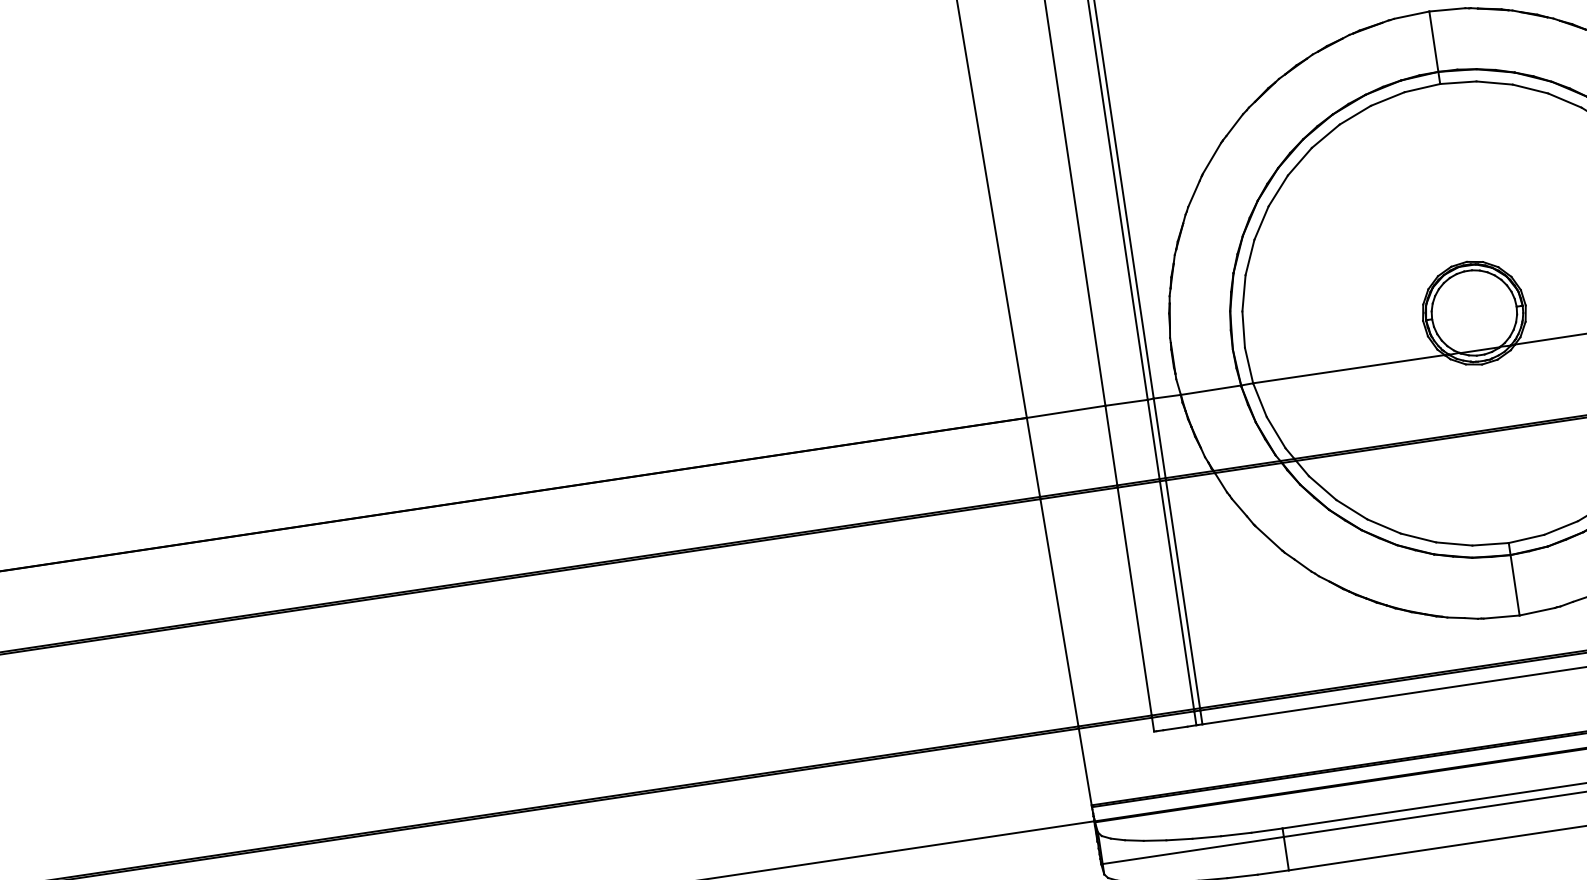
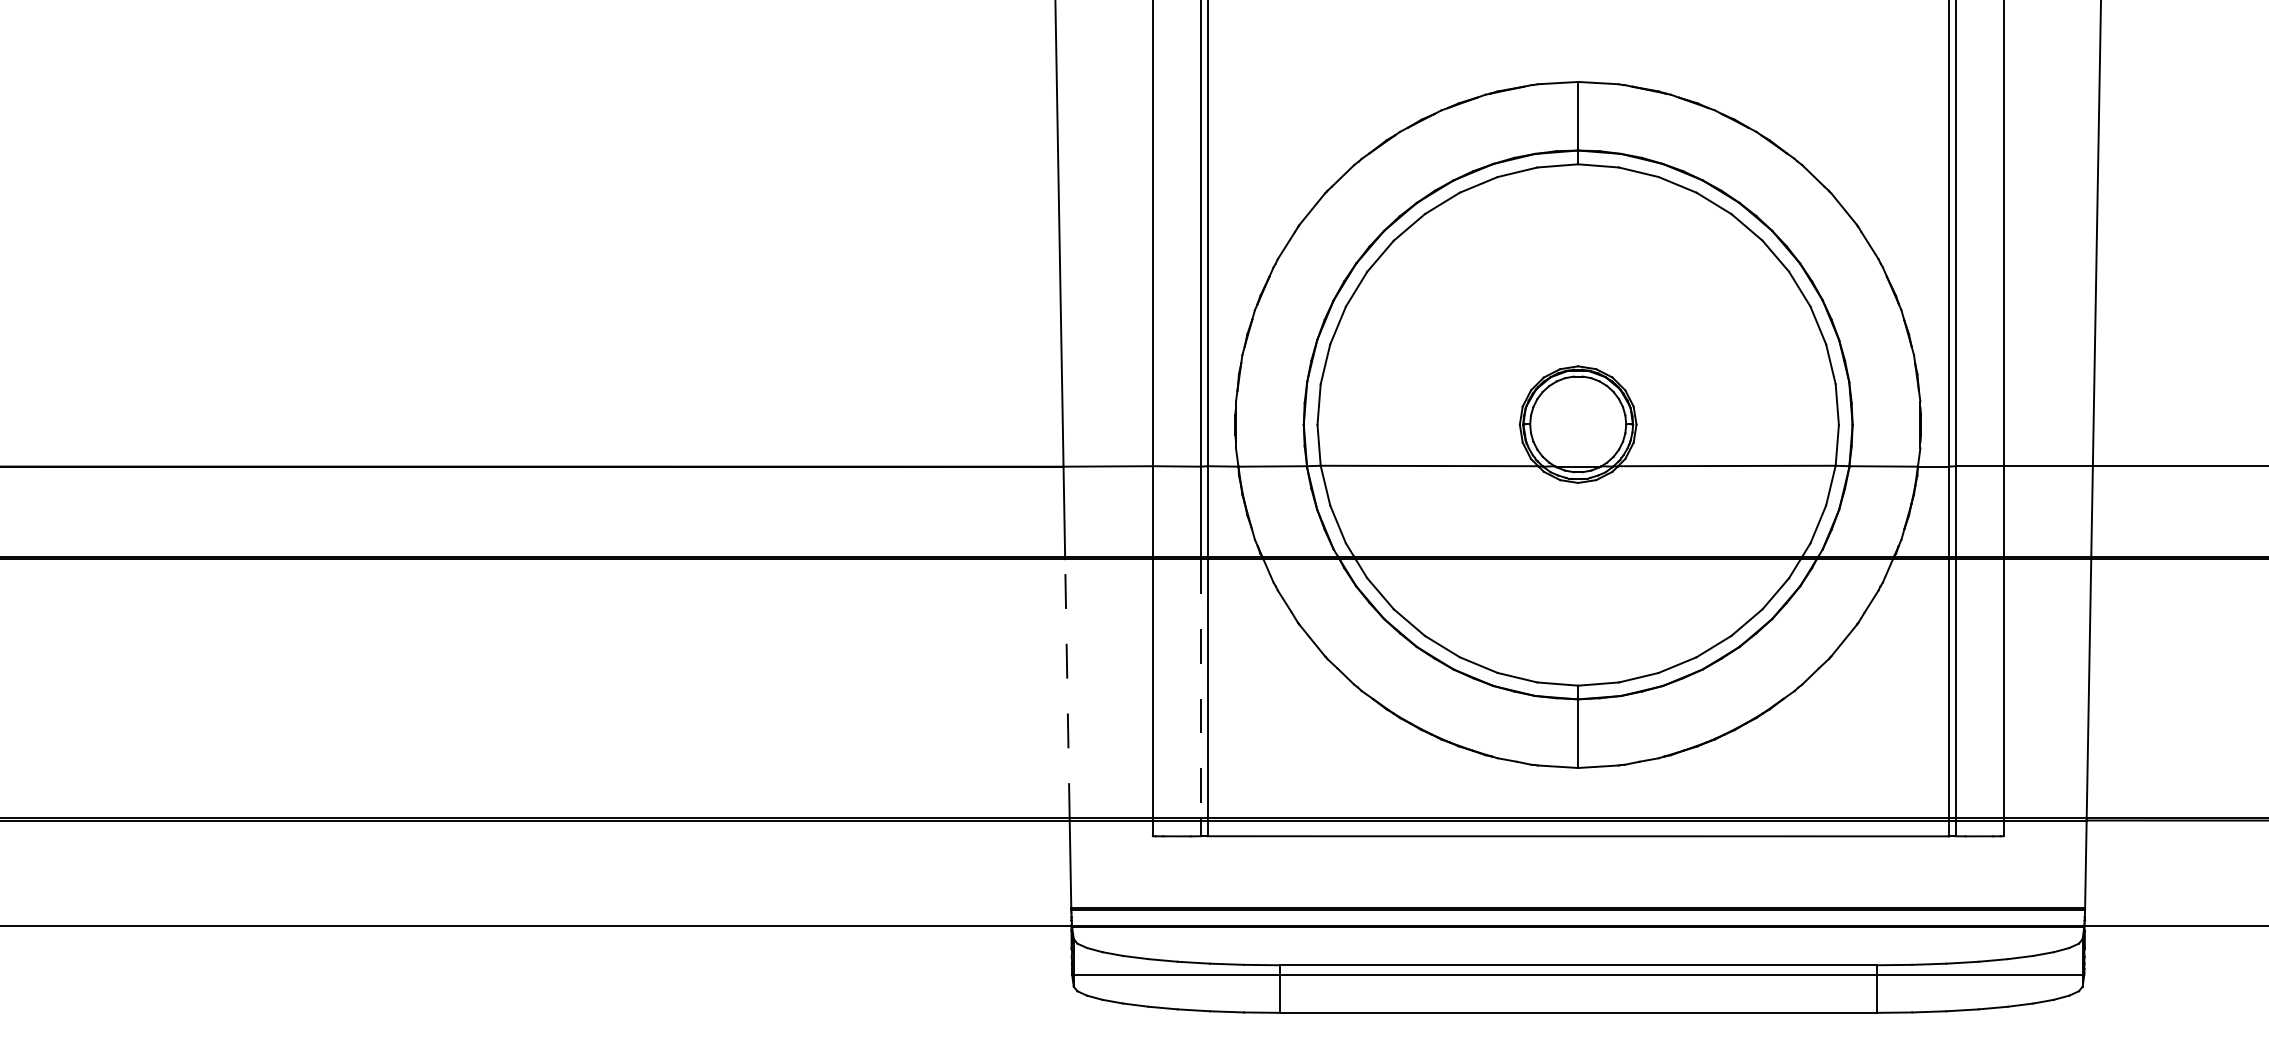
line: (1176, 596) -> (1200, 689), solid -> dashed
line: (1059, 612) -> (1067, 688), solid -> dashed

